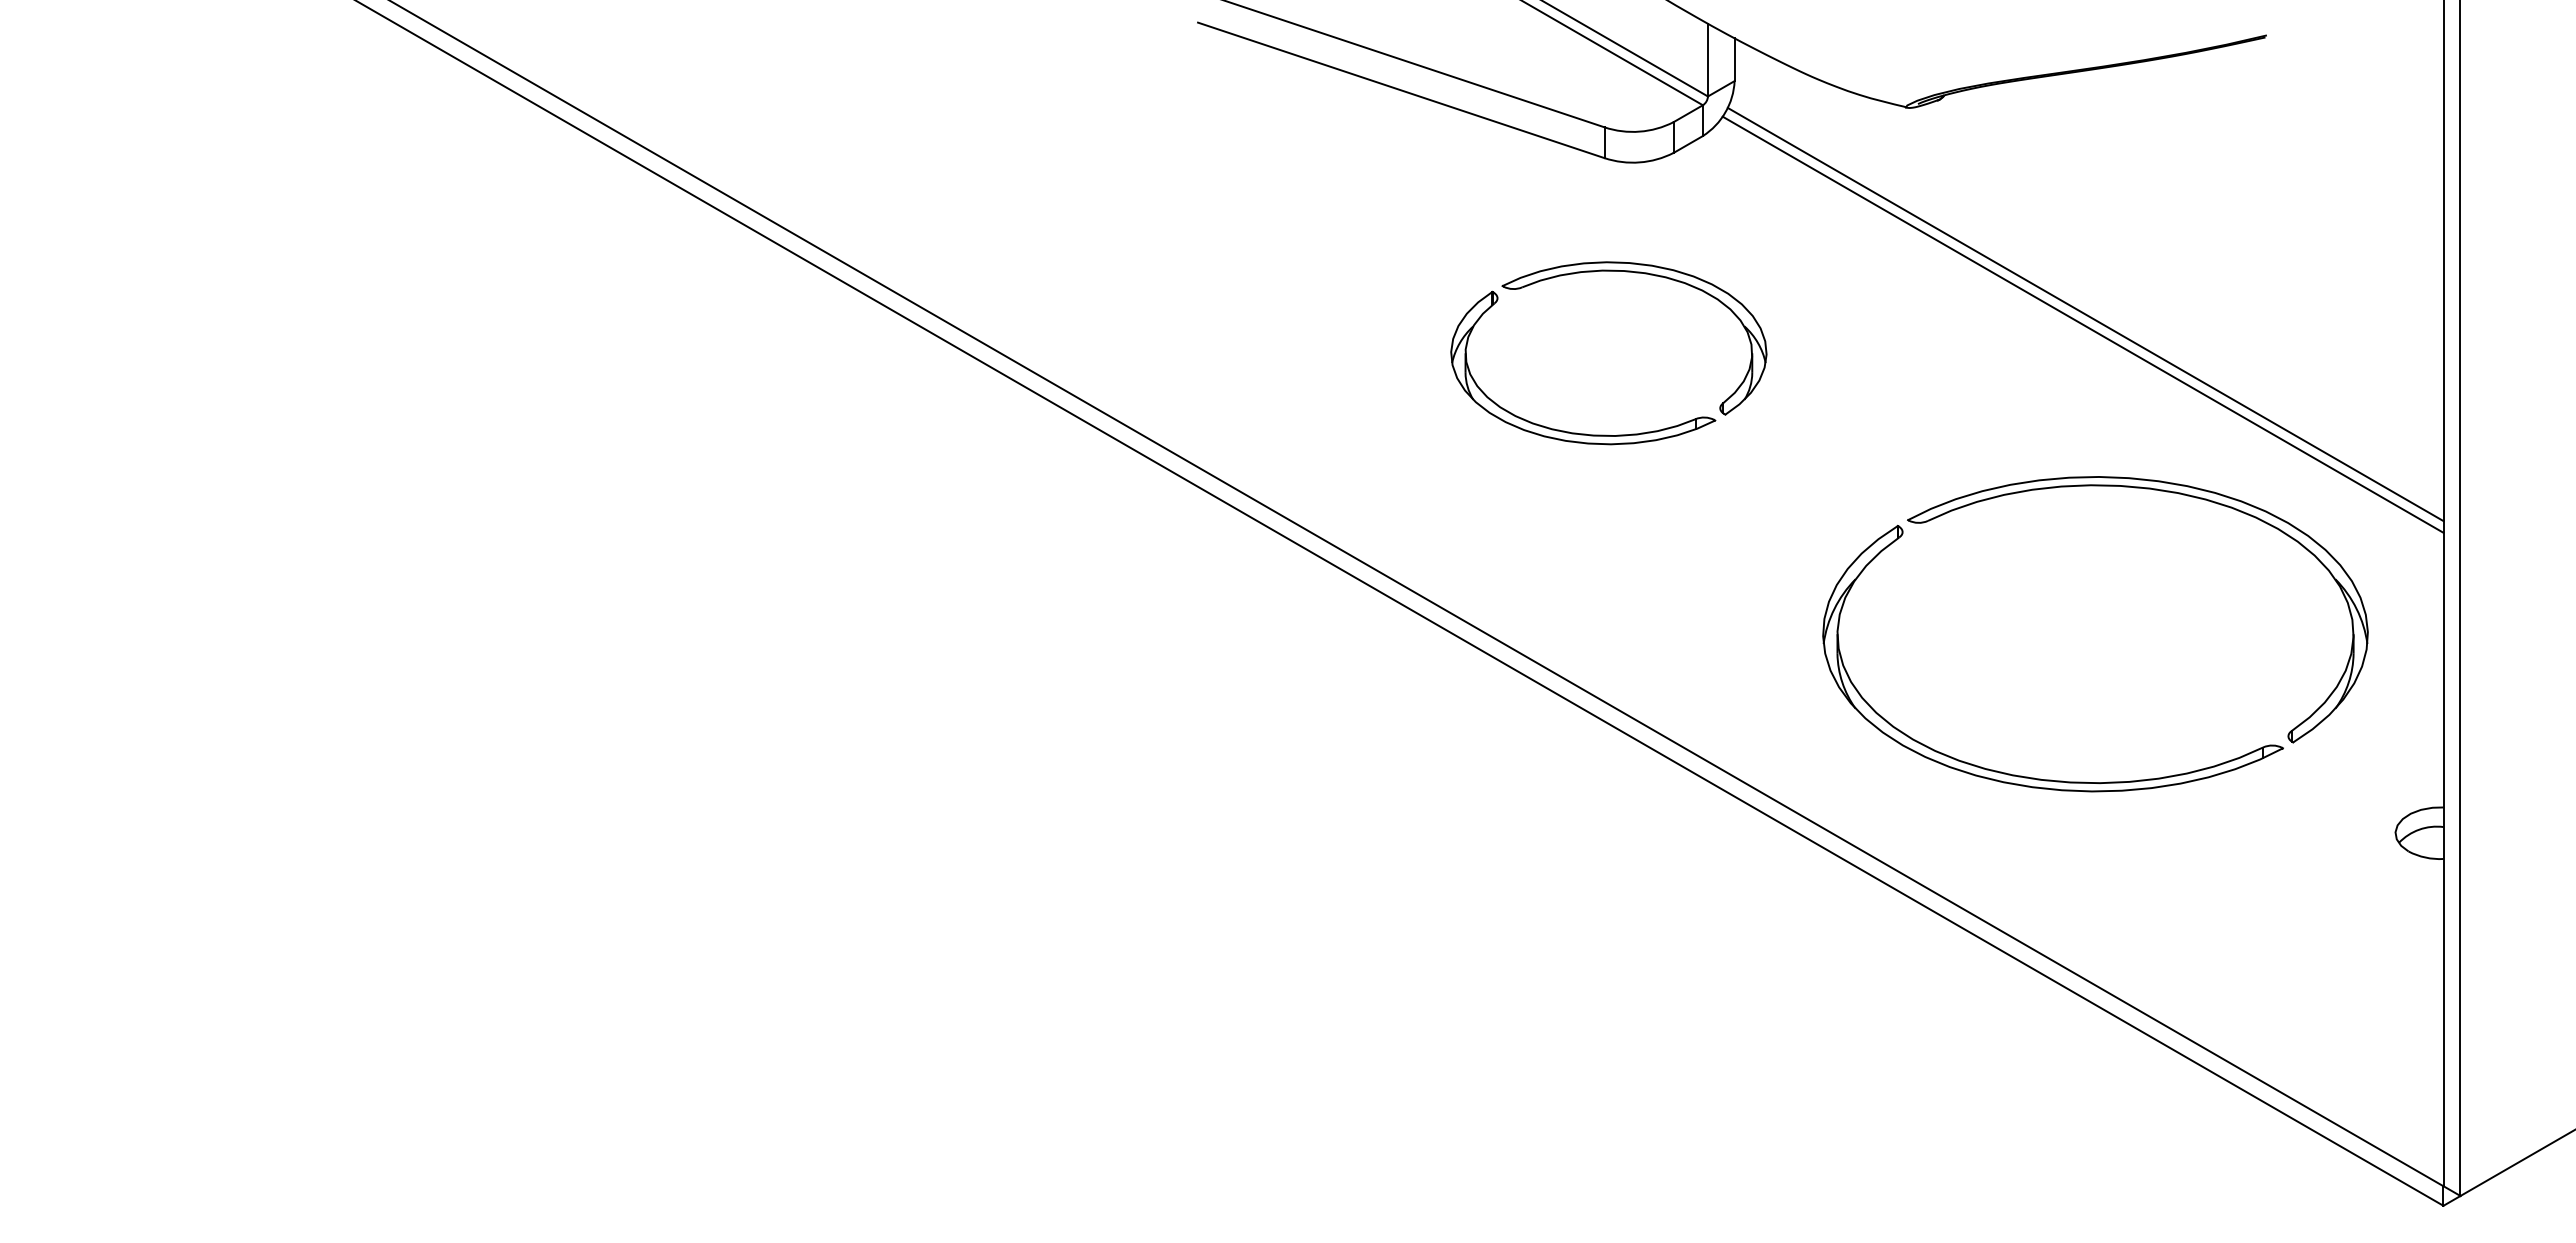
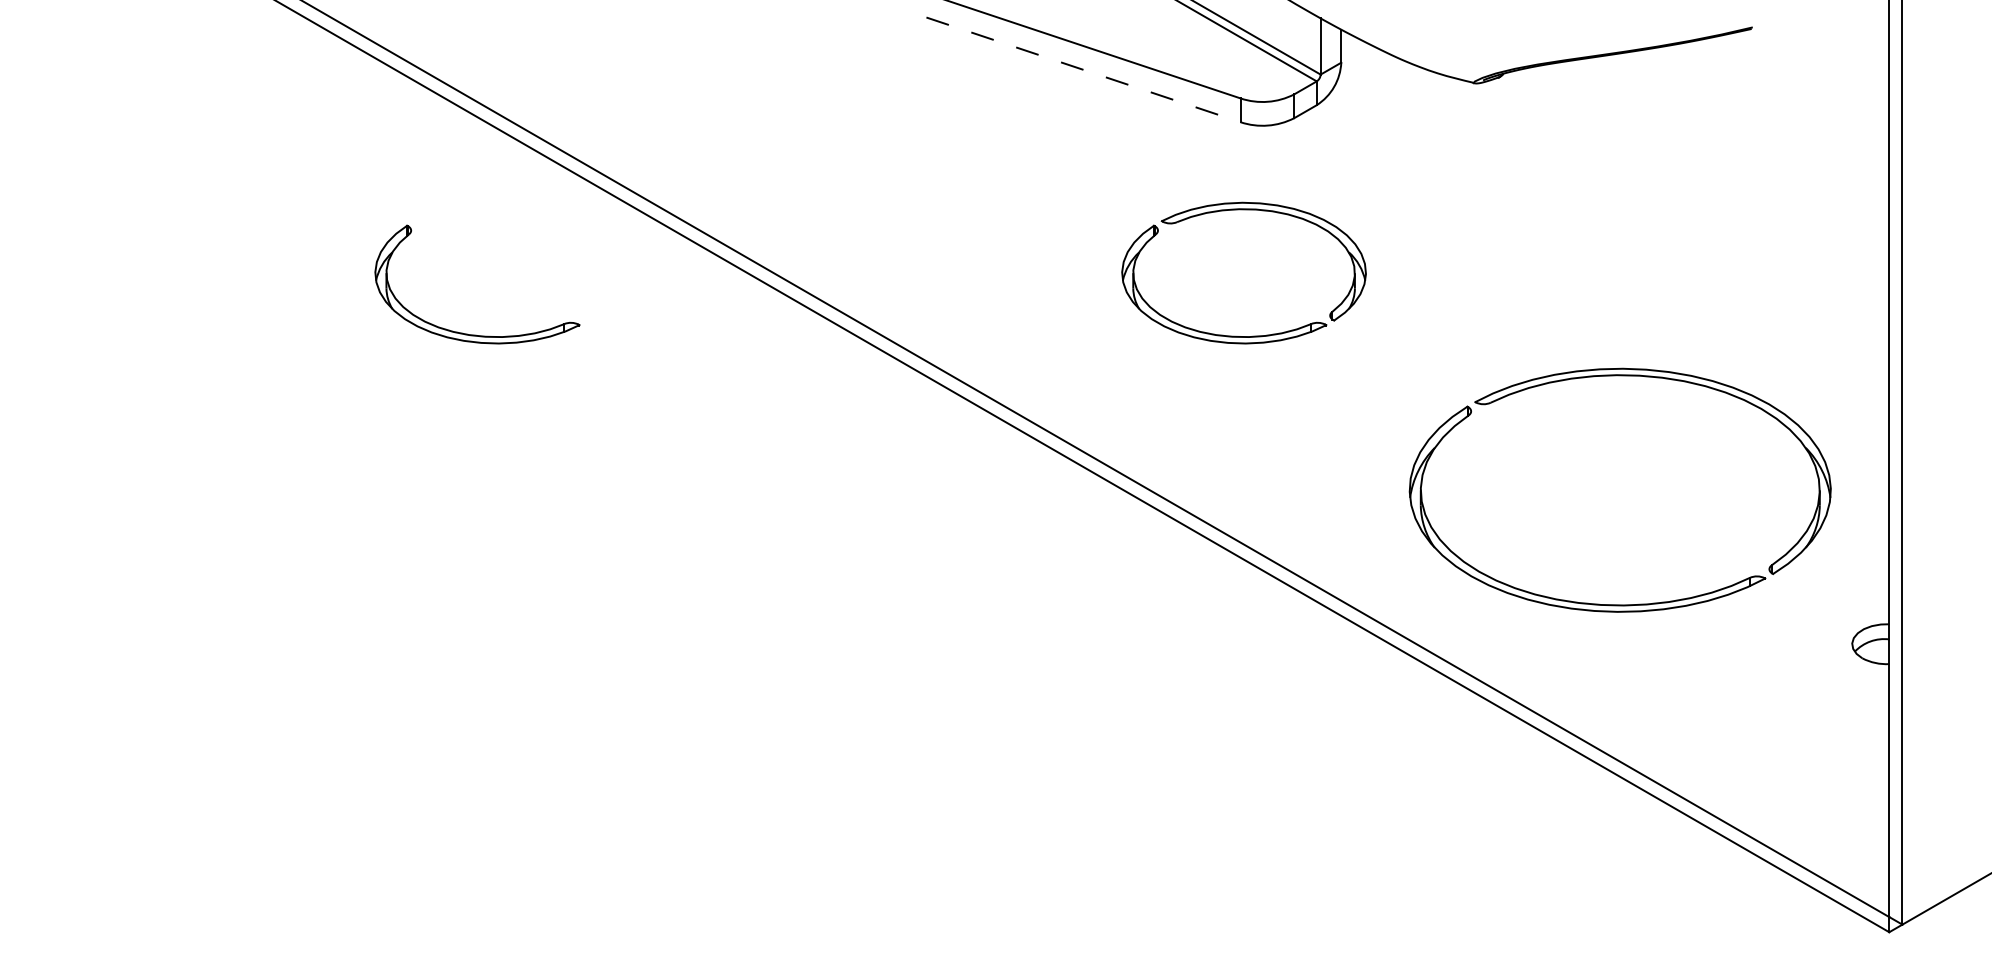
line: (1401, 90) -> (1083, 69), solid -> dashed
line: (2085, 314) -> (1612, 243), removed
line: (2082, 324) -> (1610, 250), removed
part: (610, 432) -> (472, 334), added

